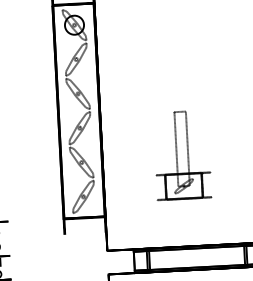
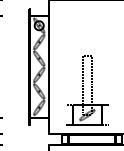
part: (182, 155) -> (87, 90), size x1.67

